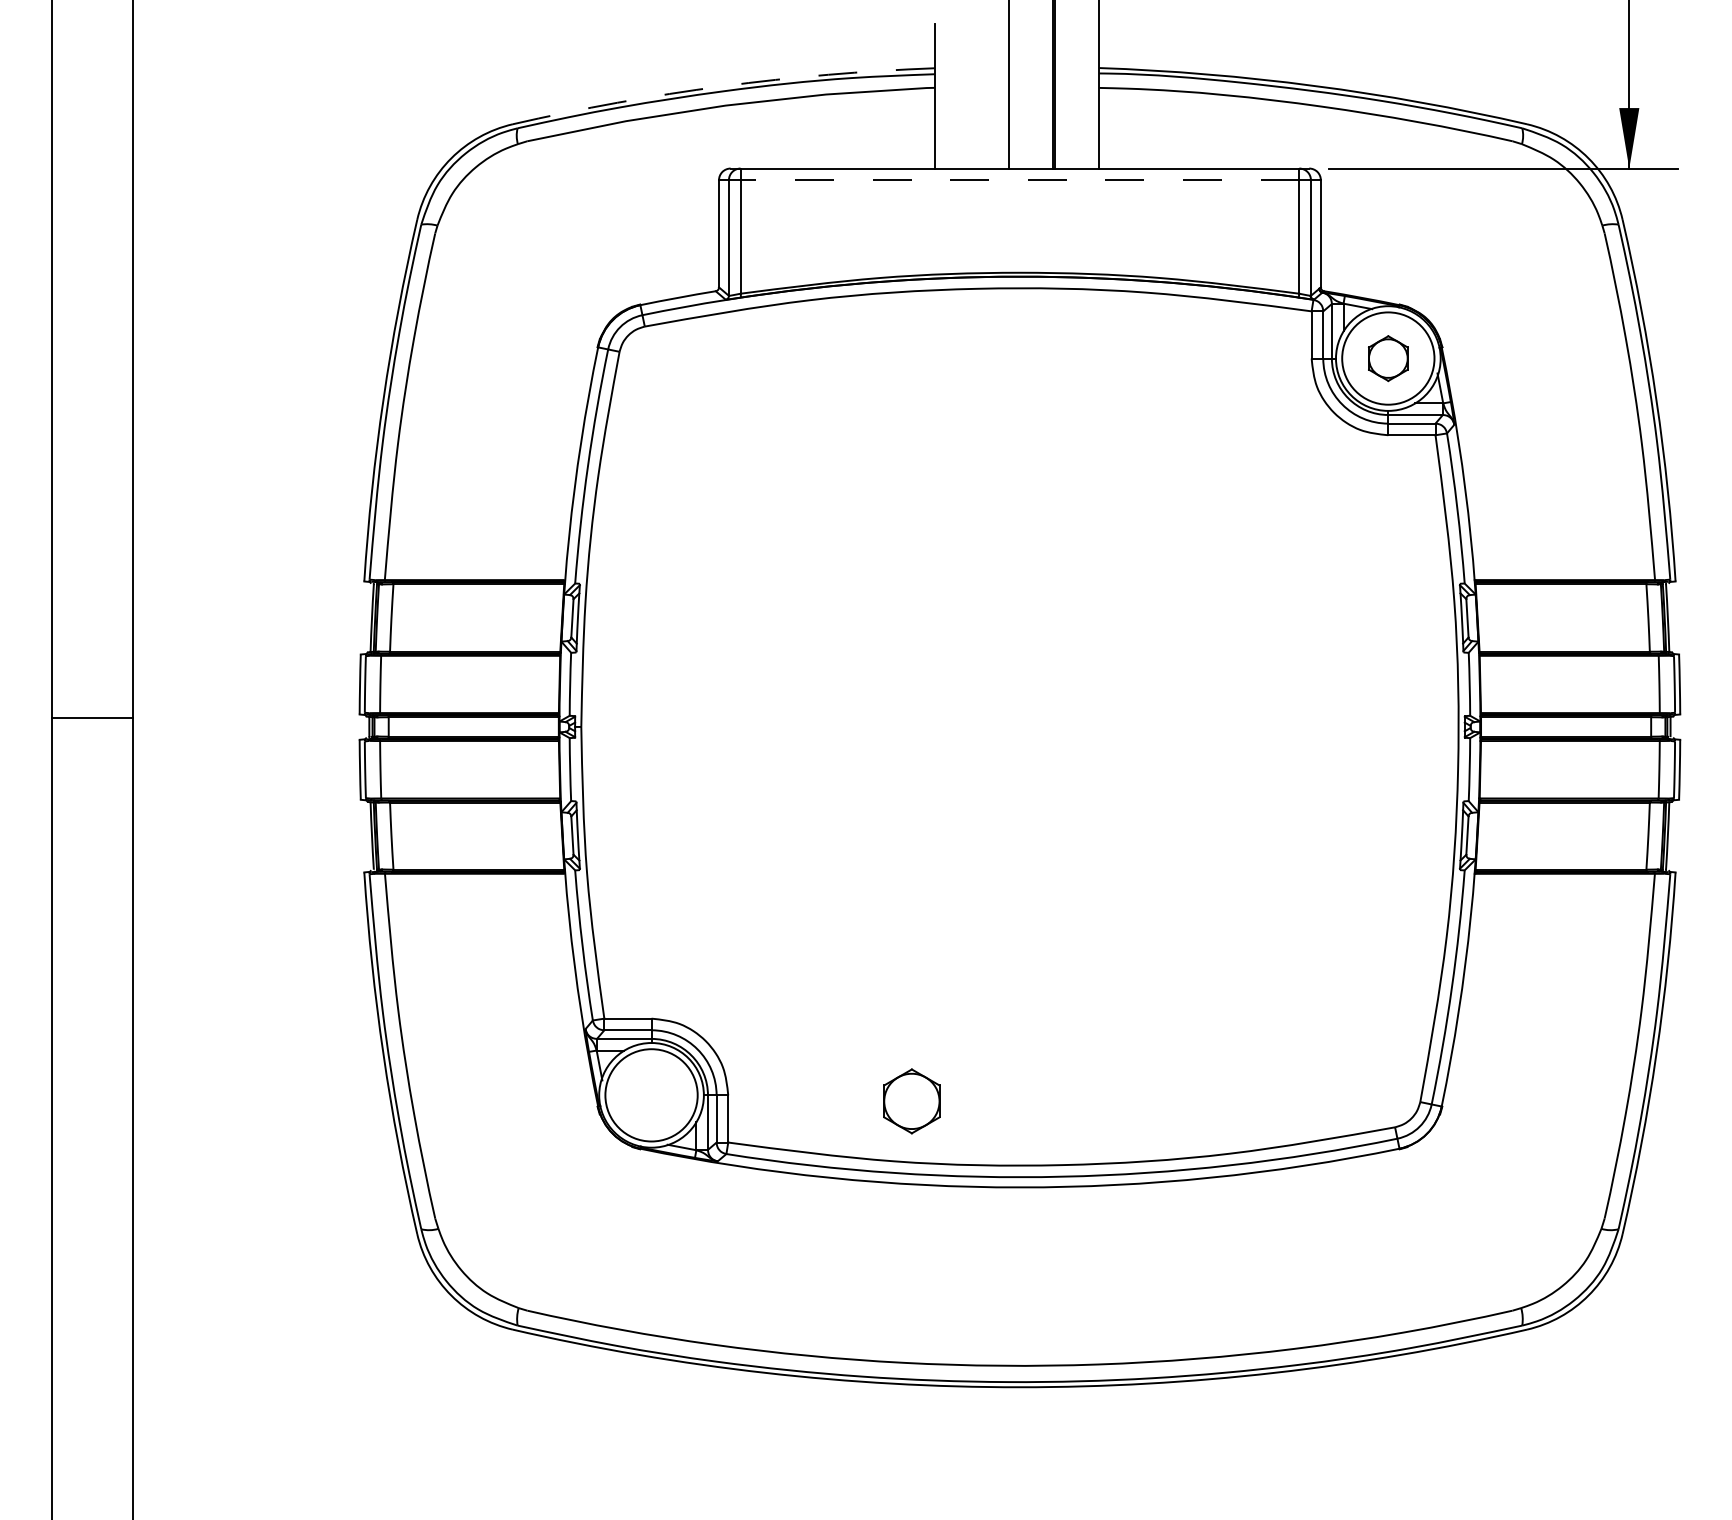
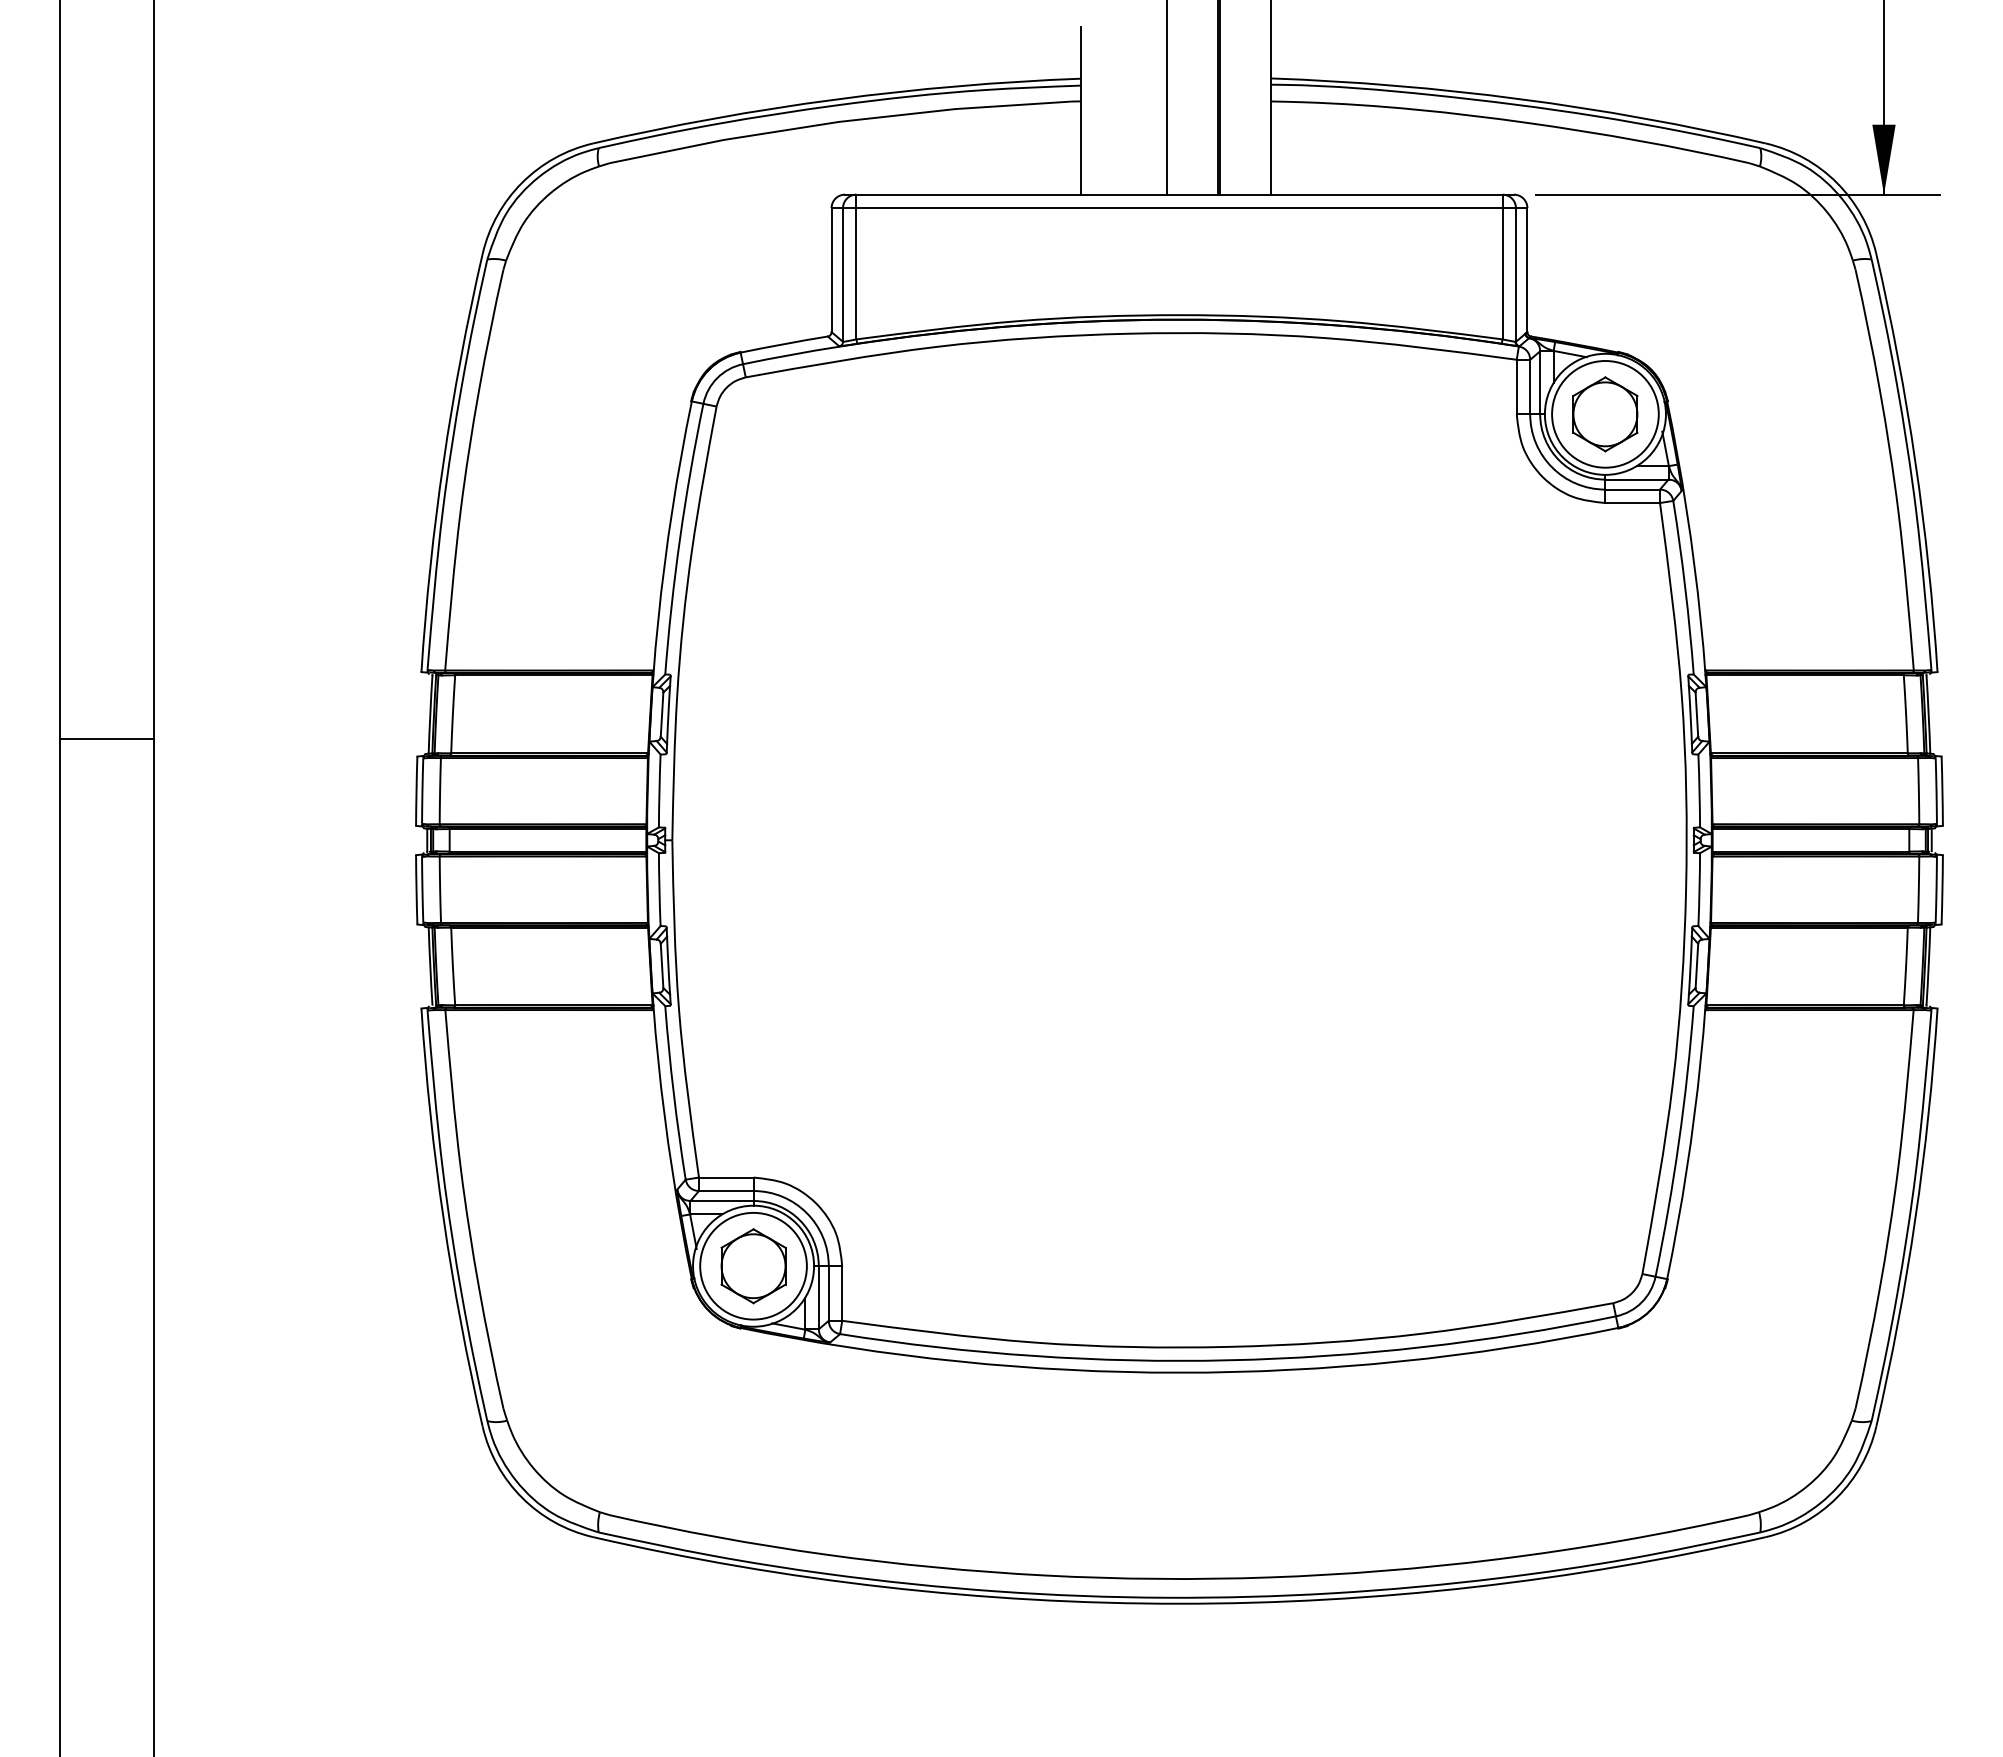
arc: (722, 86) -> (835, 99), dashed -> solid
line: (1019, 180) -> (1178, 208), dashed -> solid
part: (1388, 358) -> (1605, 414), size x1.43
line: (92, 718) -> (107, 739), moved
part: (911, 1101) -> (753, 1266), moved

